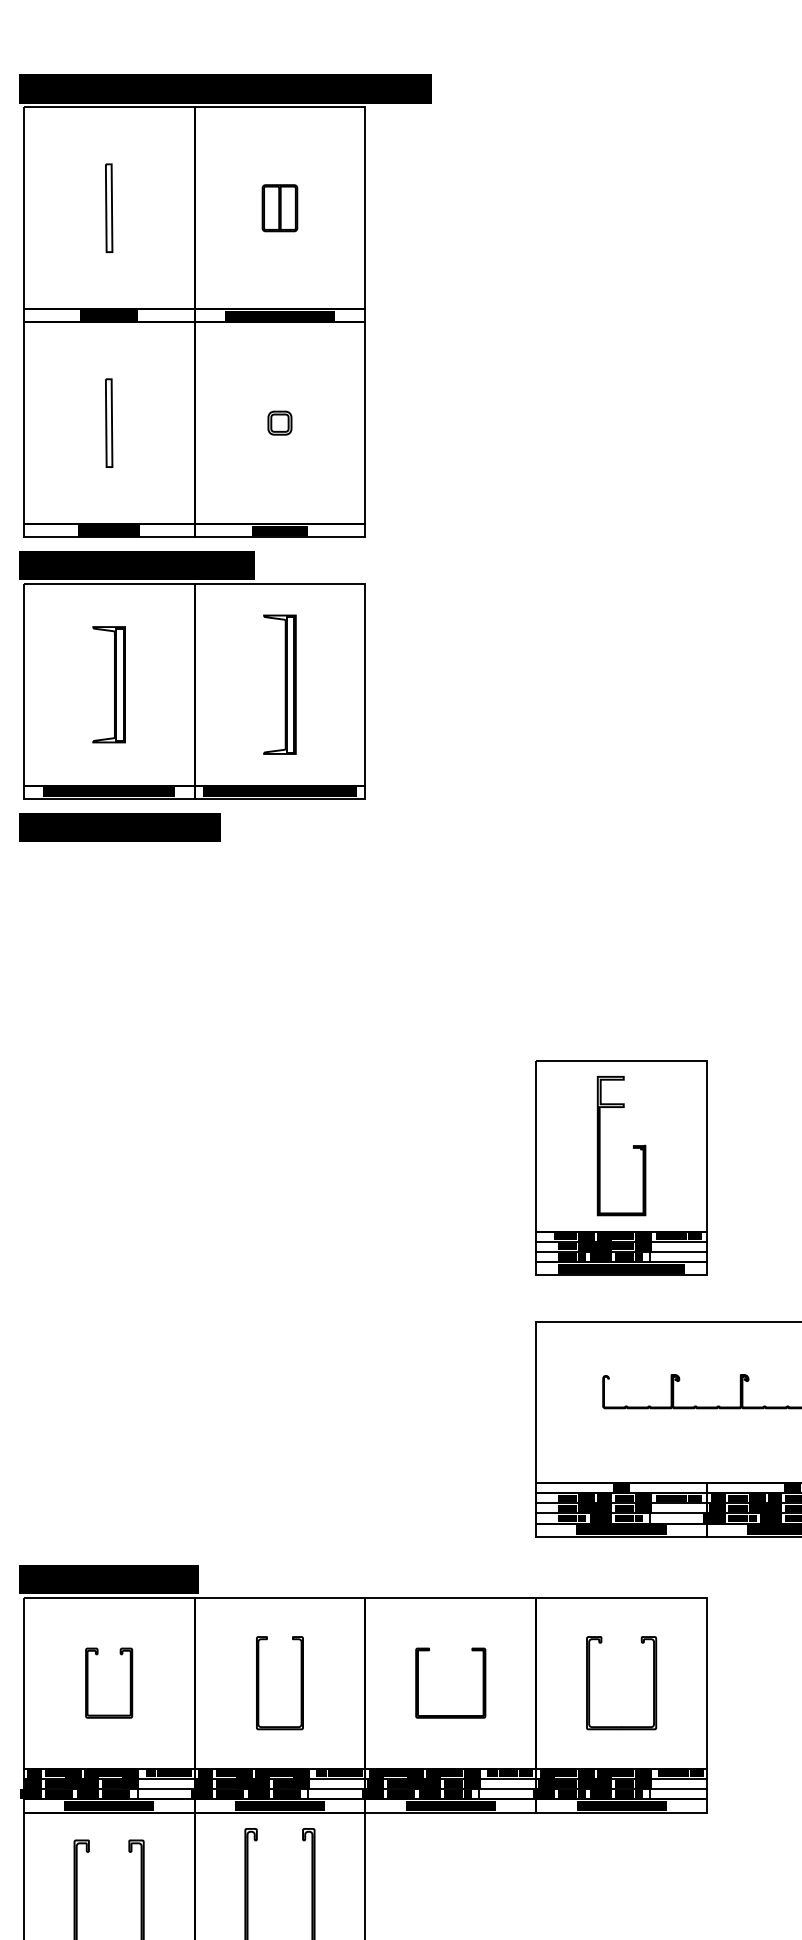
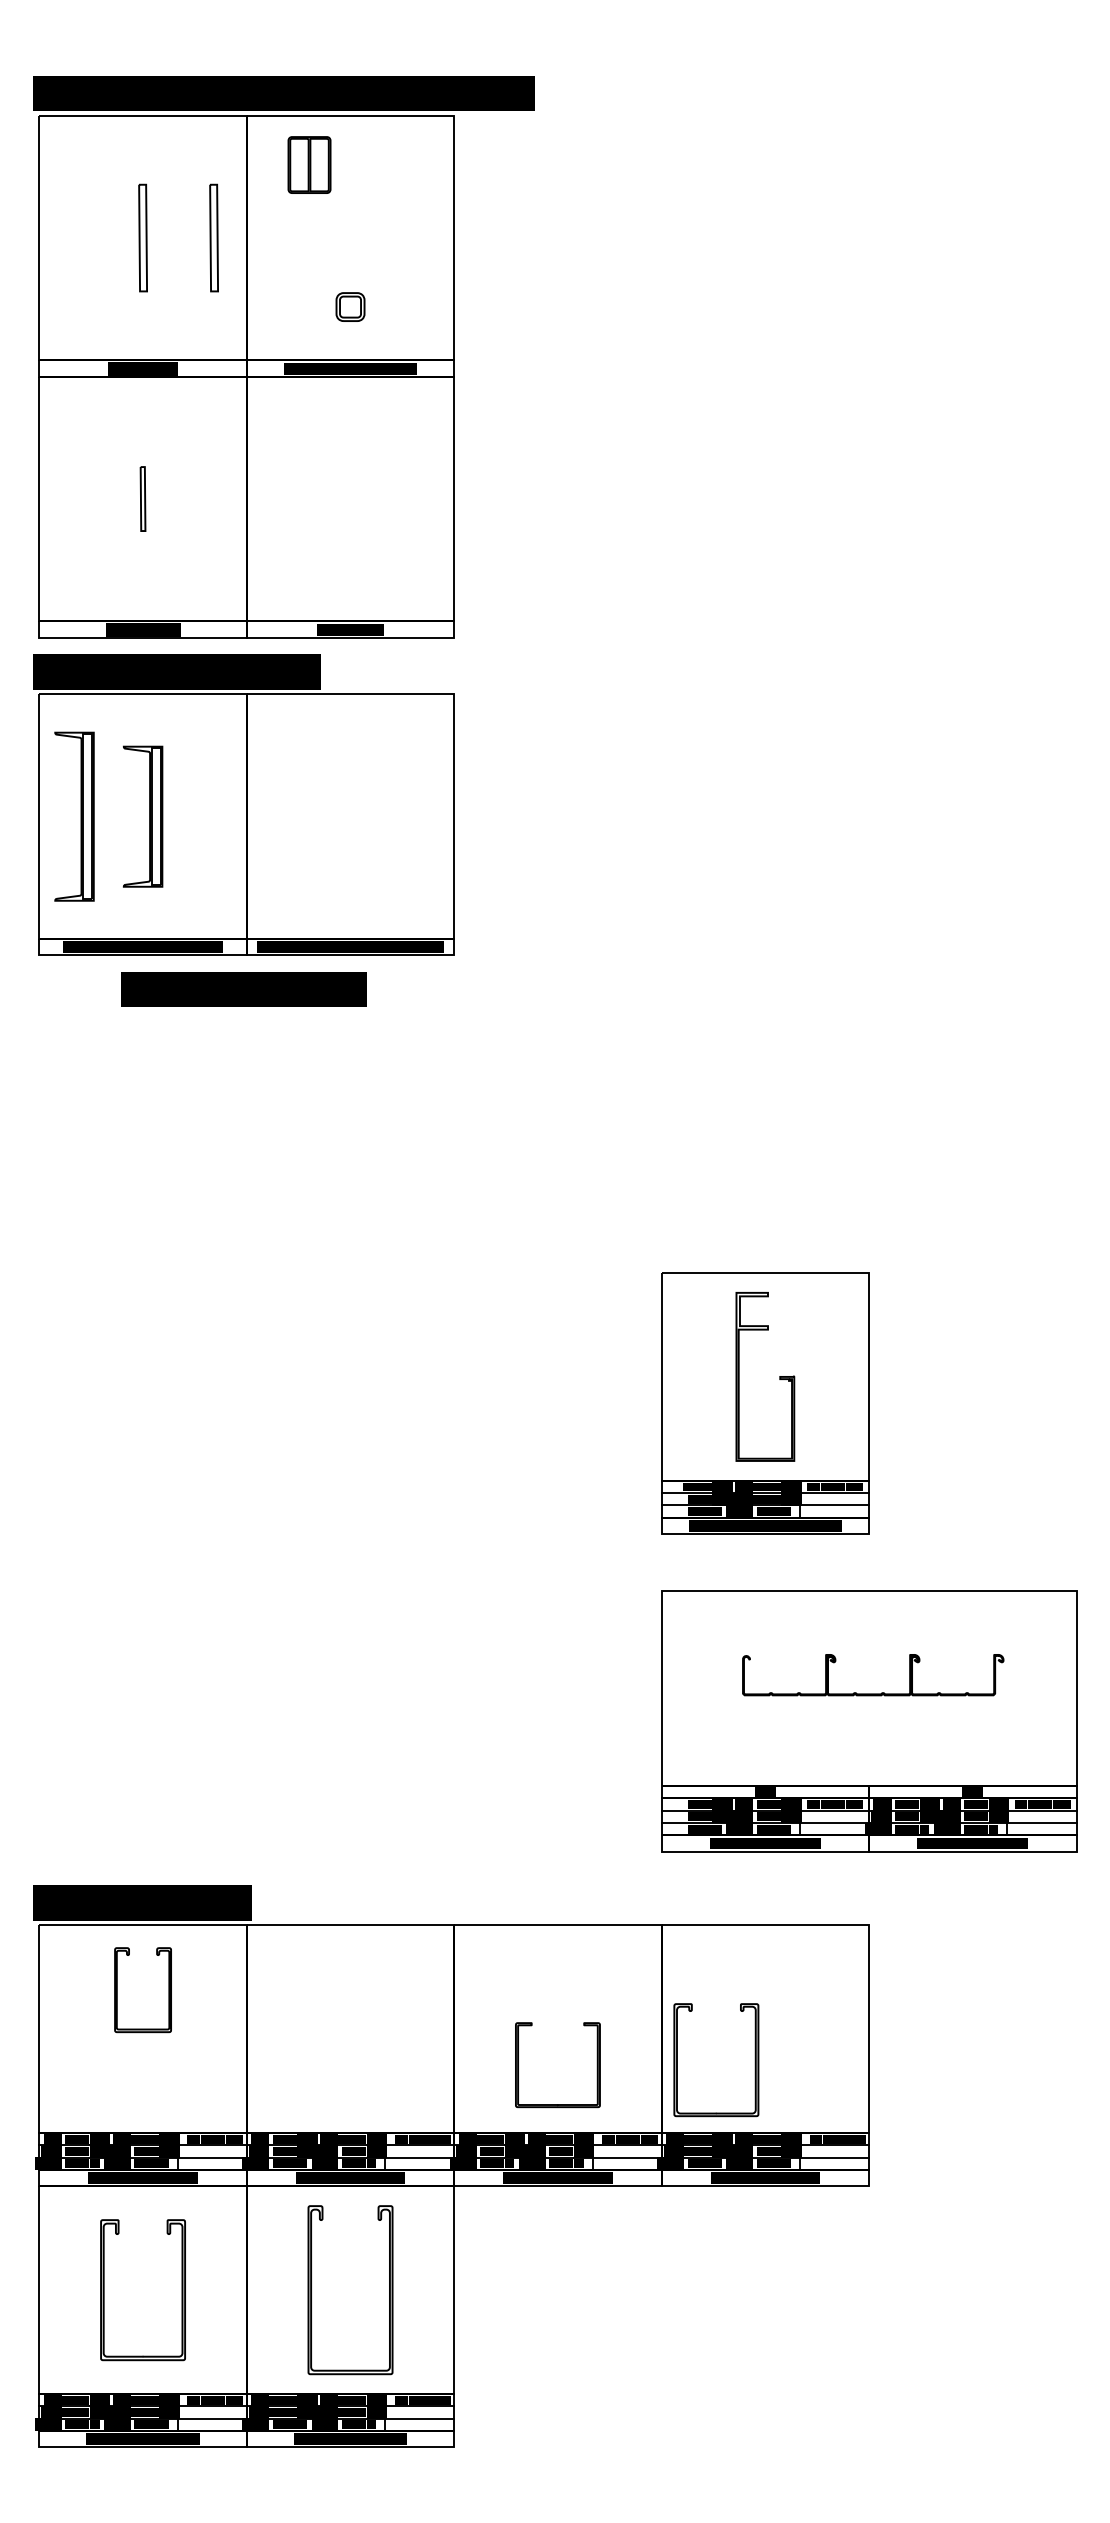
part: (167, 207) -> (213, 237), added
part: (279, 207) -> (309, 164), moved
part: (108, 422) -> (142, 498), size x0.6
part: (279, 422) -> (350, 306), moved
part: (279, 684) -> (74, 816), moved
text: (119, 827) -> (243, 989), moved
part: (88, 1683) -> (117, 1990), moved
part: (259, 1683) -> (325, 2029), removed
part: (418, 1683) -> (518, 2065), moved
part: (652, 1683) -> (754, 2060), moved

